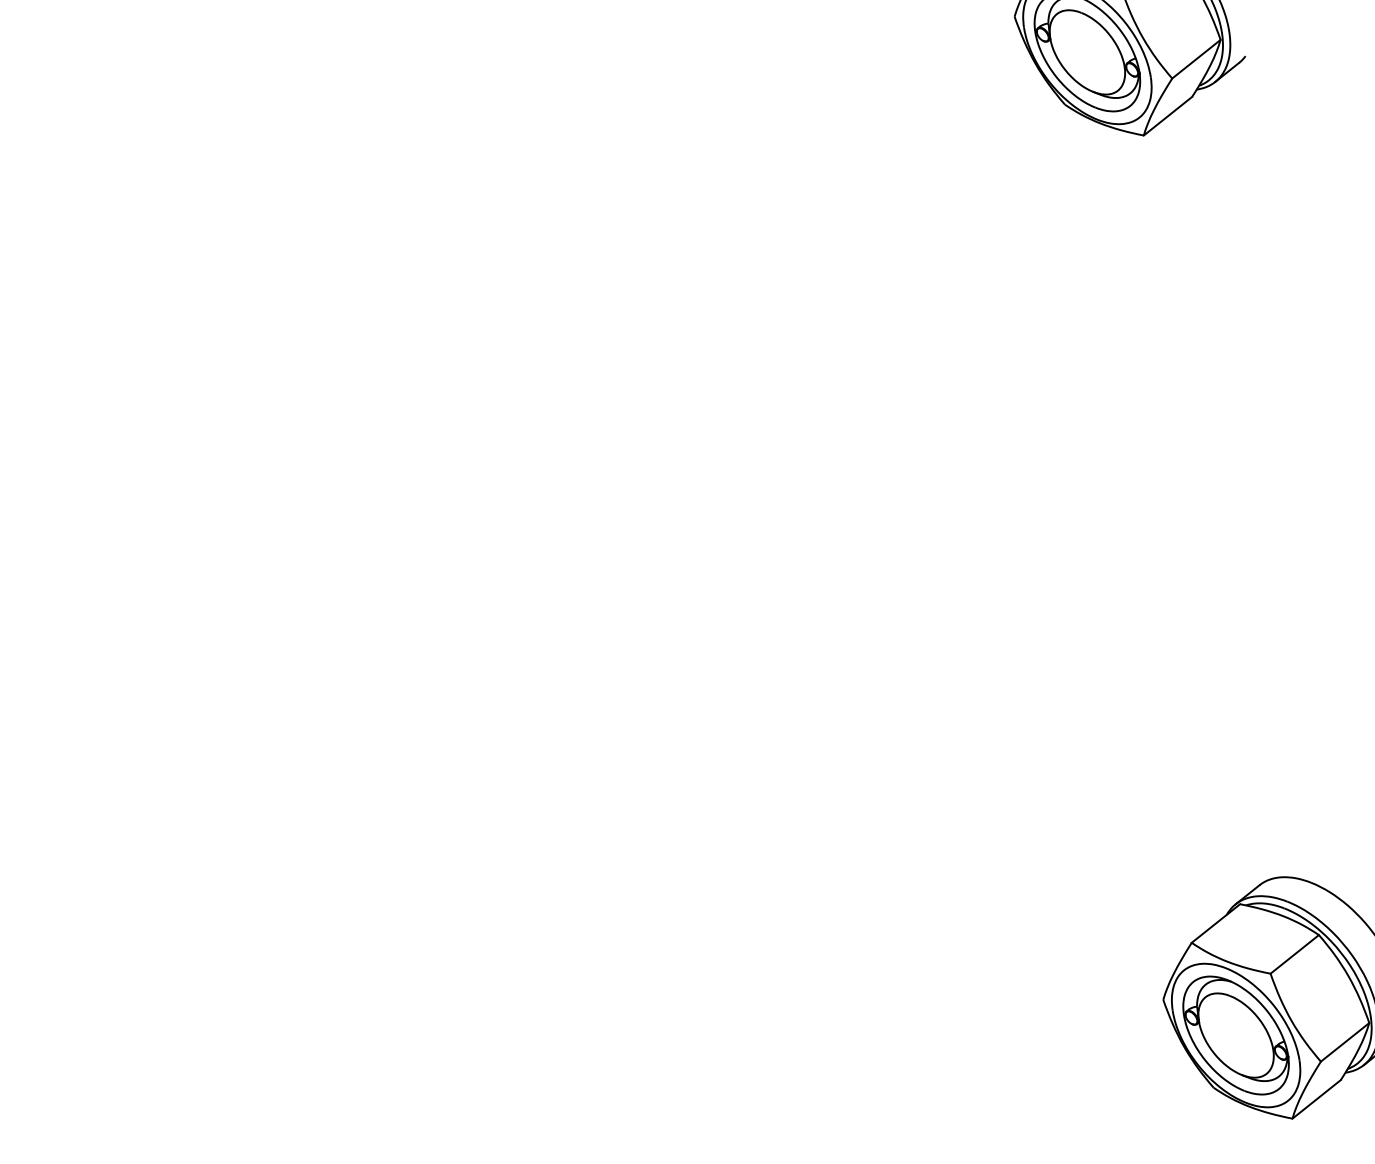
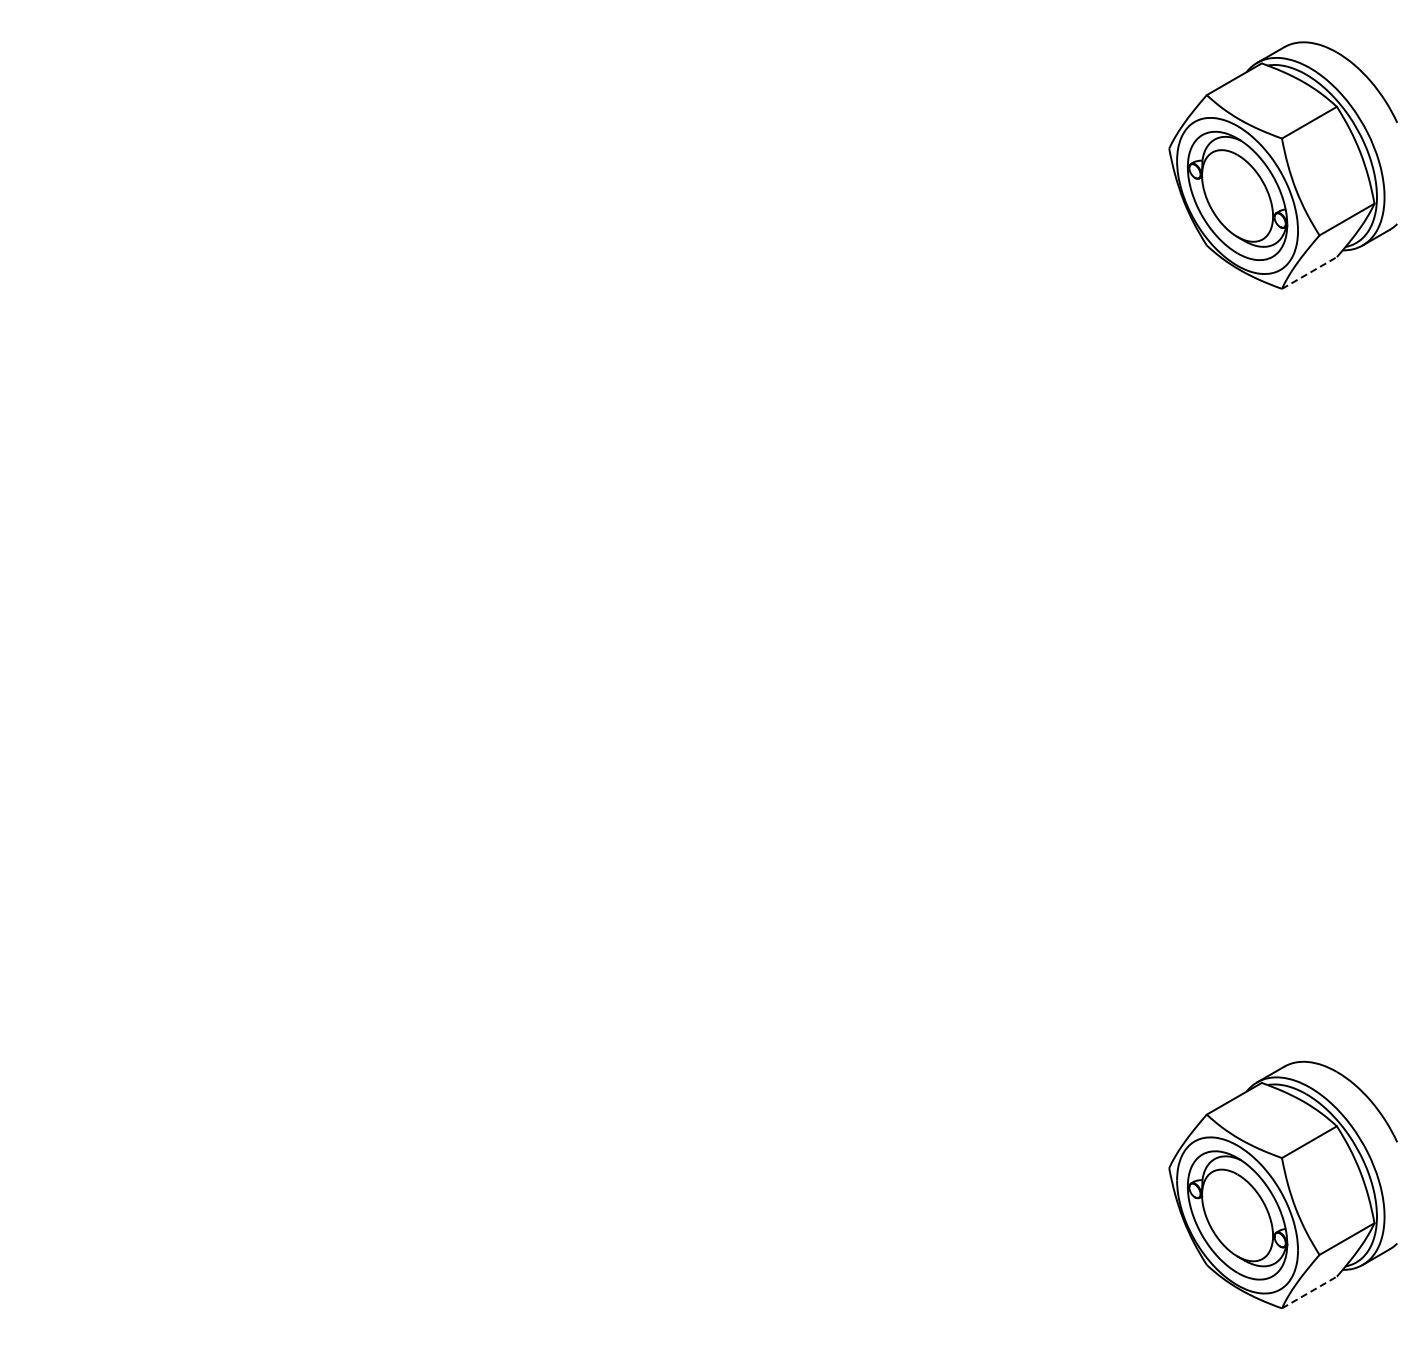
line: (1168, 116) -> (1309, 273), solid -> dashed
line: (1316, 1099) -> (1309, 1292), solid -> dashed

